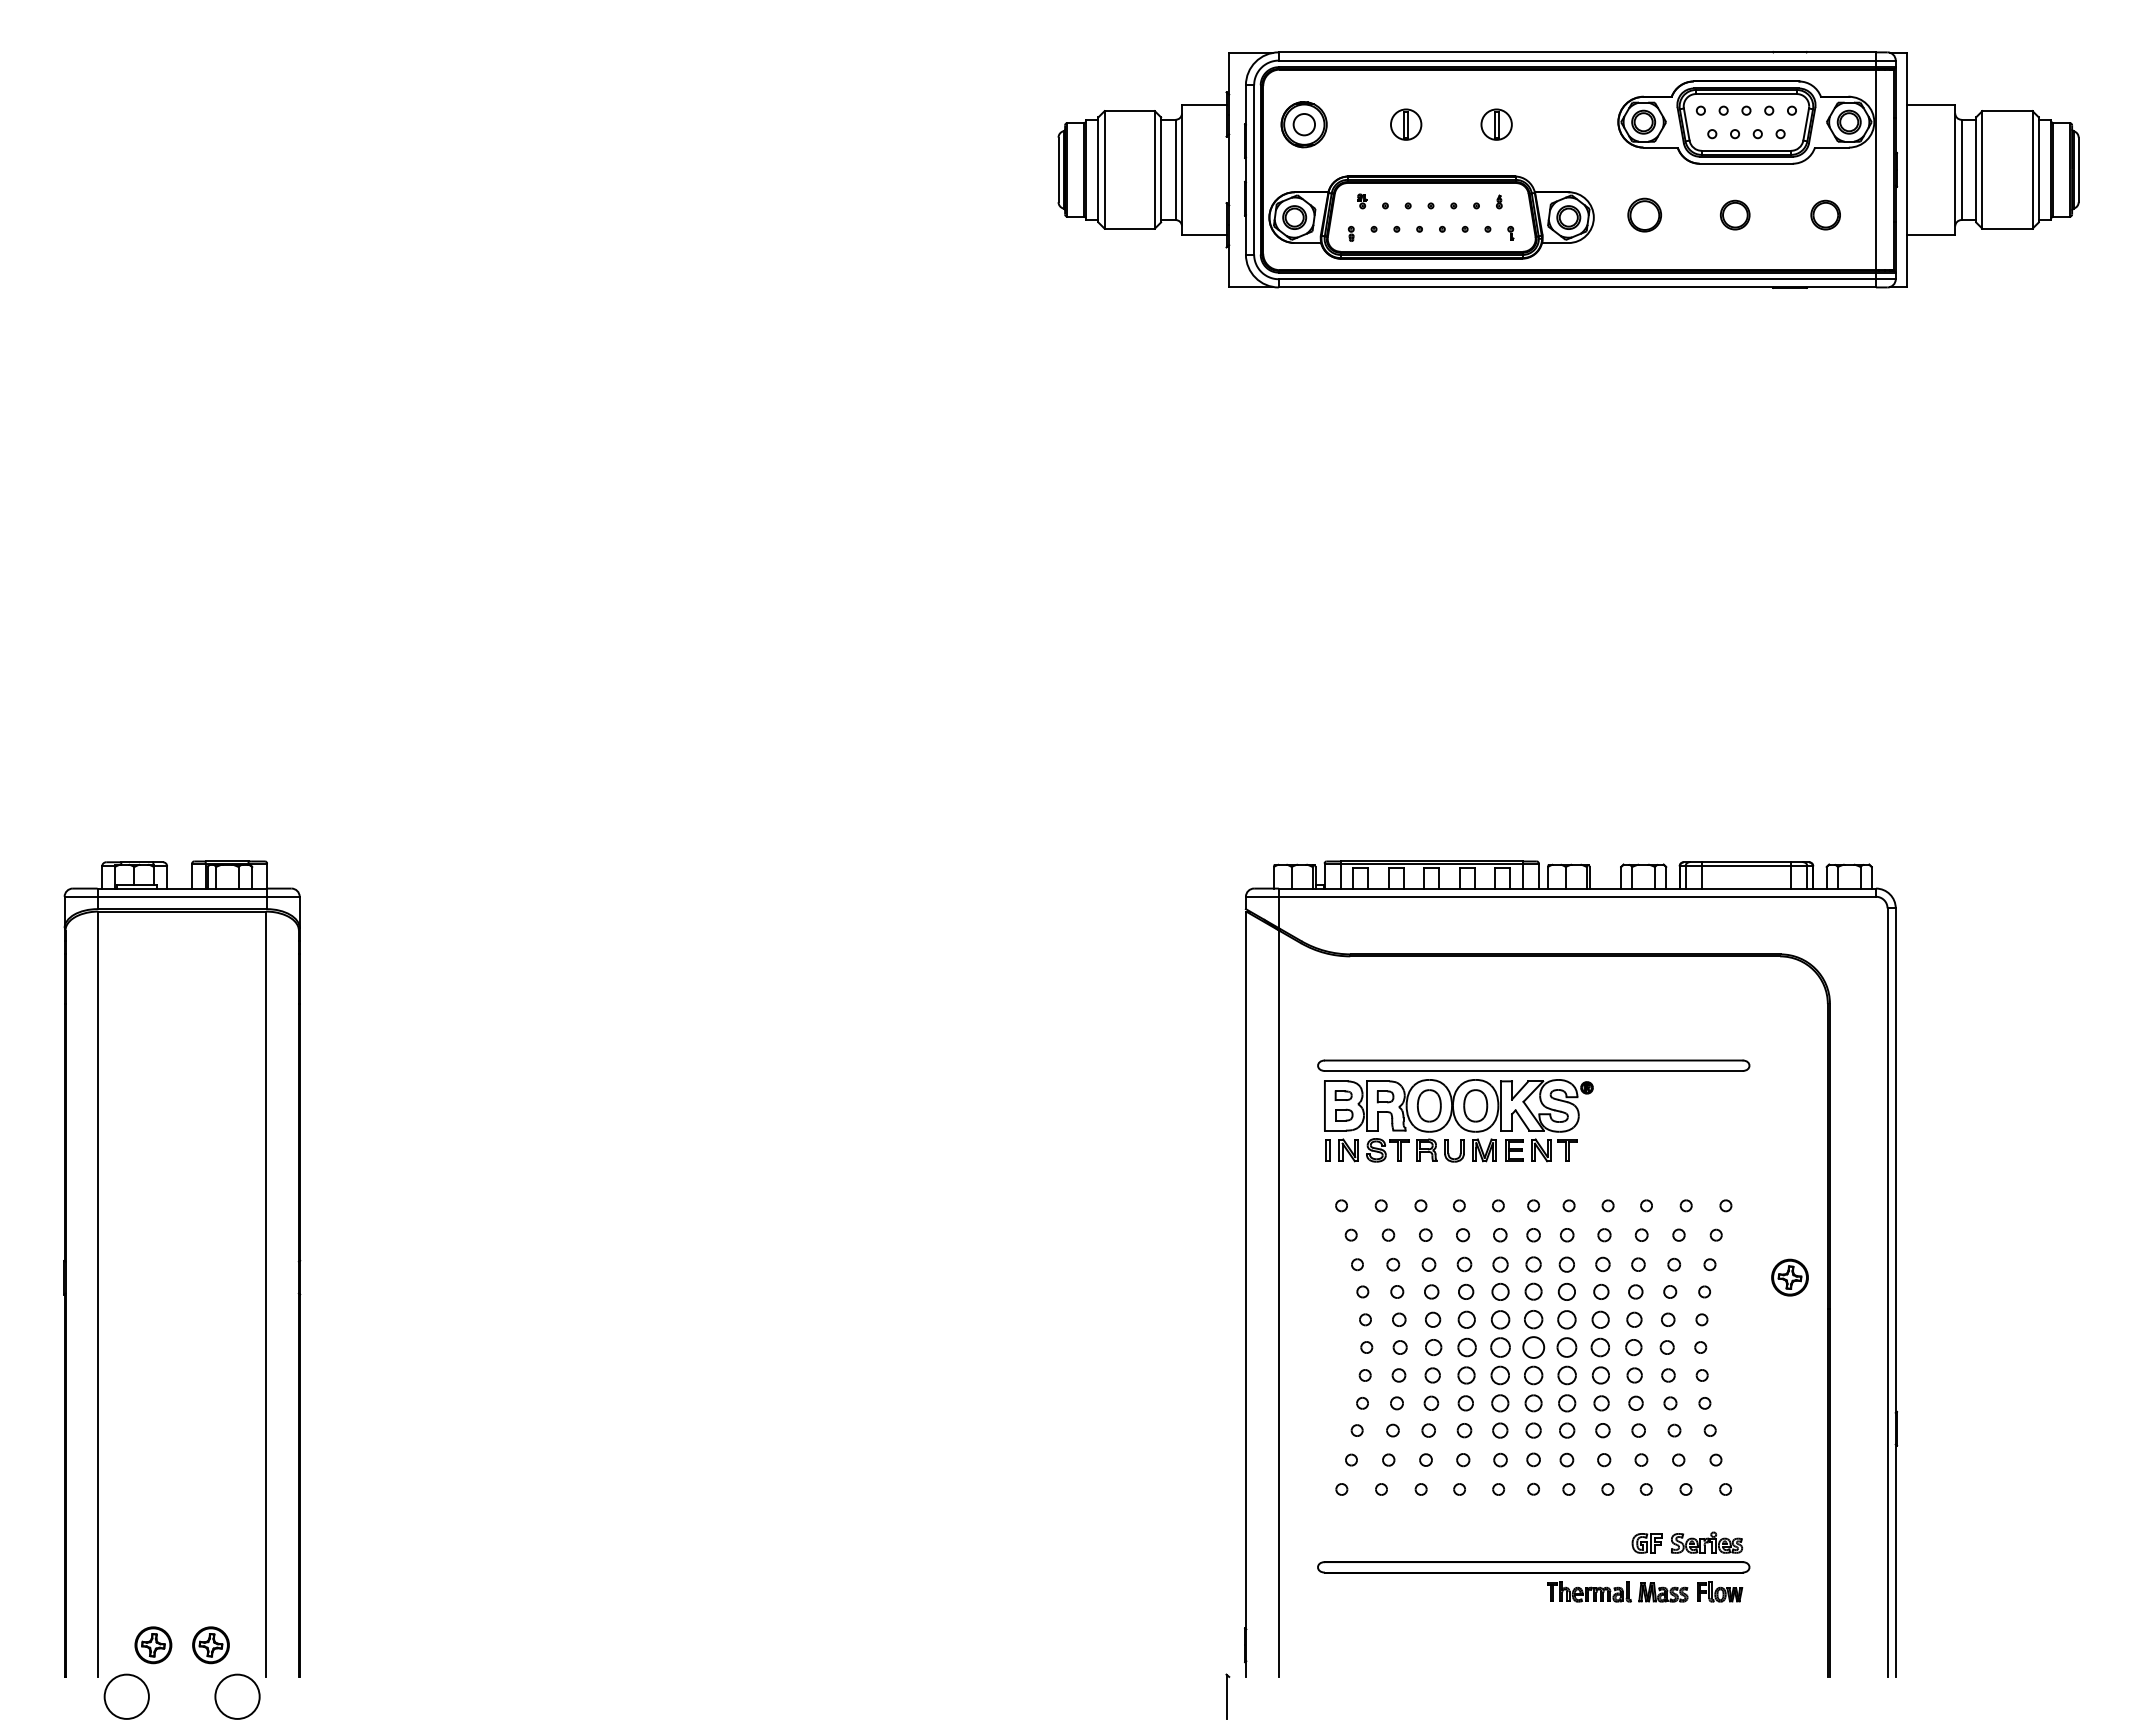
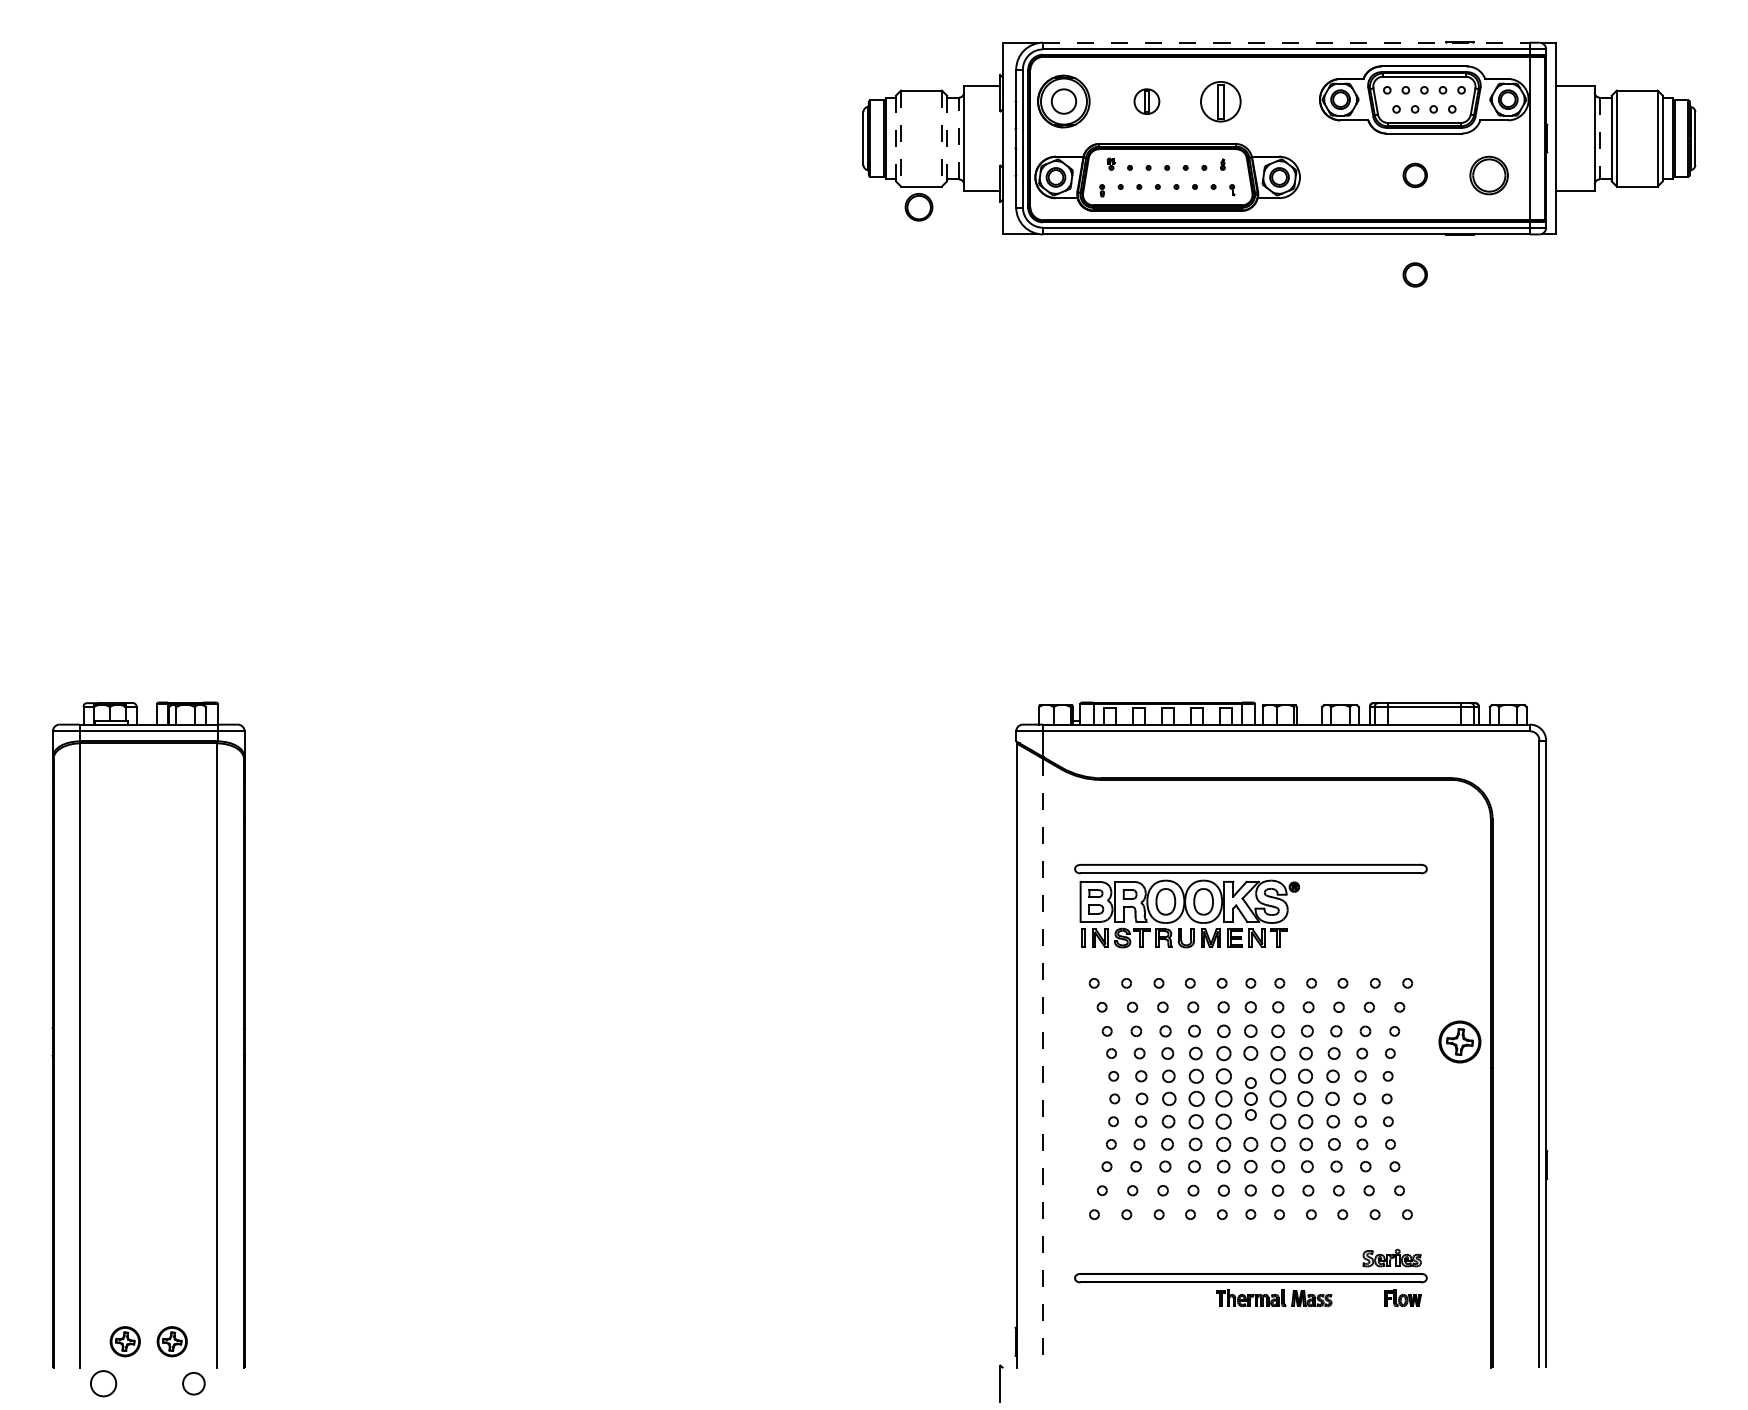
line: (1577, 52) -> (1286, 42), solid -> dashed
part: (1303, 124) -> (1063, 101), size x1.4
part: (1496, 124) -> (1220, 101), size x1.6
line: (1098, 169) -> (896, 138), solid -> dashed
line: (1104, 169) -> (900, 138), solid -> dashed
line: (1154, 169) -> (941, 138), solid -> dashed
line: (1161, 169) -> (947, 138), solid -> dashed
line: (1175, 169) -> (958, 138), solid -> dashed
line: (1961, 170) -> (1599, 139), solid -> dashed
part: (1644, 214) -> (918, 206), moved
part: (1825, 214) -> (1488, 174), size x1.6
part: (1735, 336) -> (1415, 274), added
part: (1789, 1277) -> (1459, 1041), size x1.4
line: (1279, 1304) -> (1043, 1063), solid -> dashed
part: (1533, 1347) -> (1250, 1098), size x0.7
part: (1646, 1543) -> (1342, 1258), removed
part: (1617, 1591) -> (1274, 1297), moved
circle: (126, 1696) -> (103, 1383), size x0.7
circle: (237, 1696) -> (193, 1383), size x0.6

